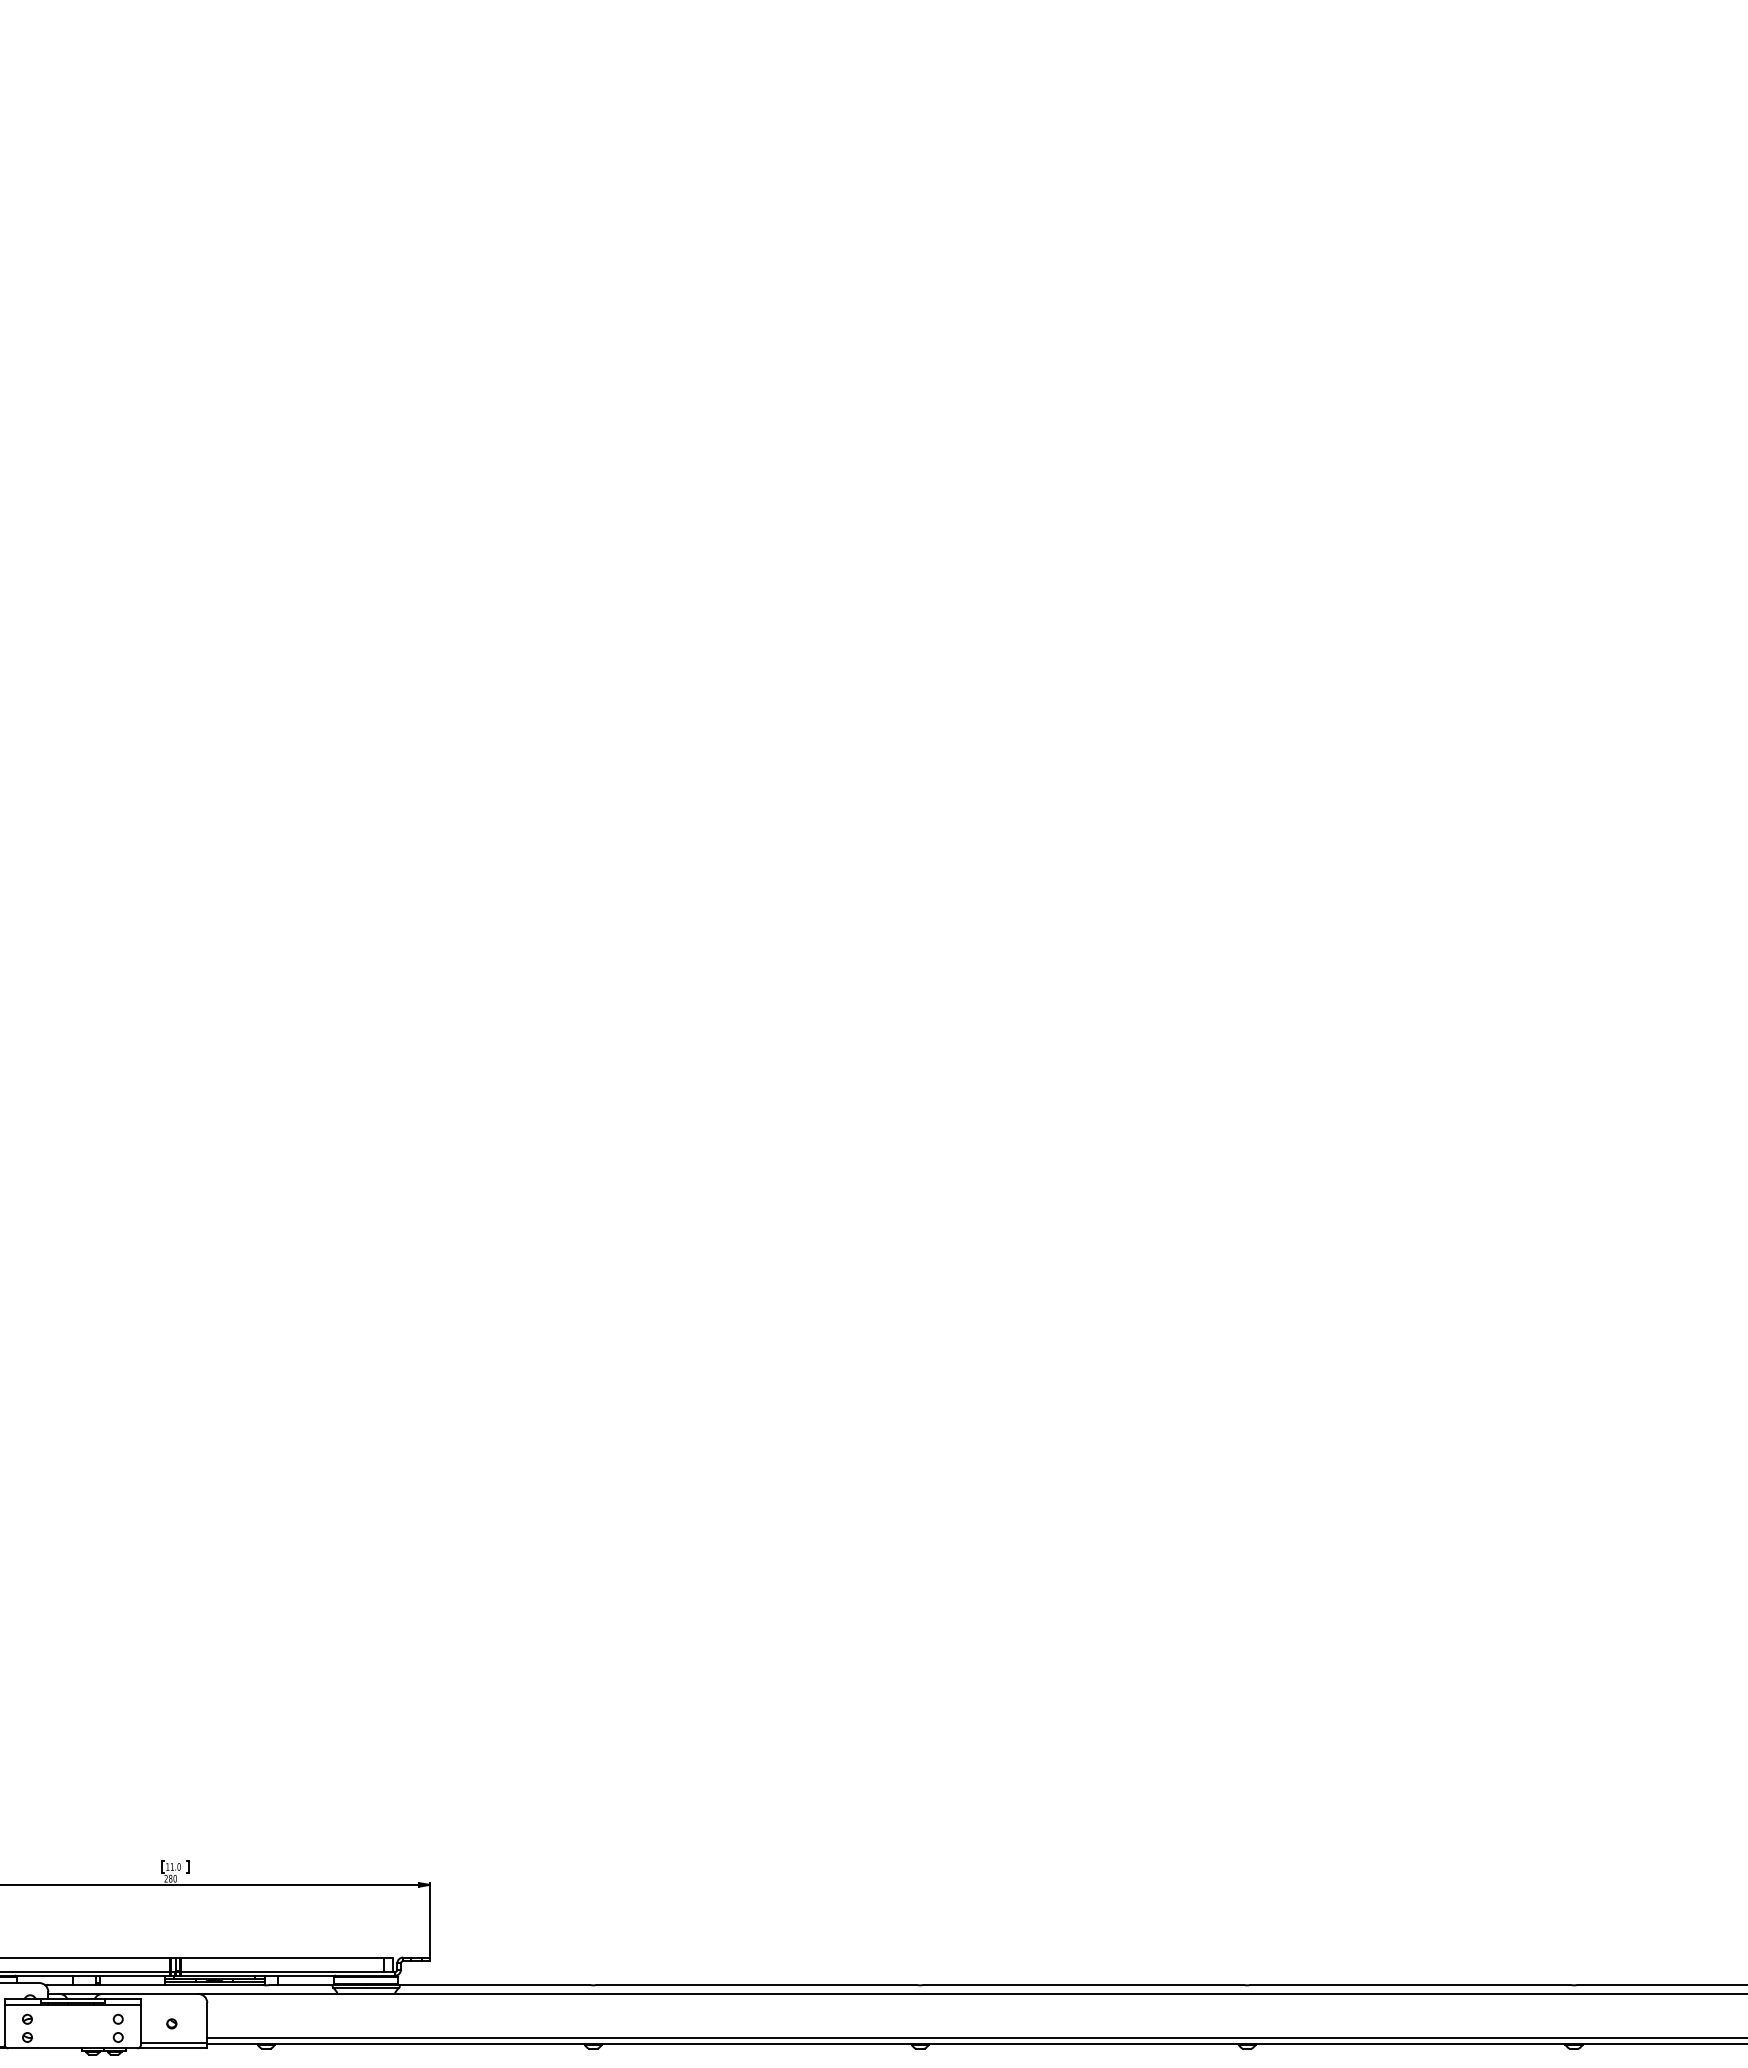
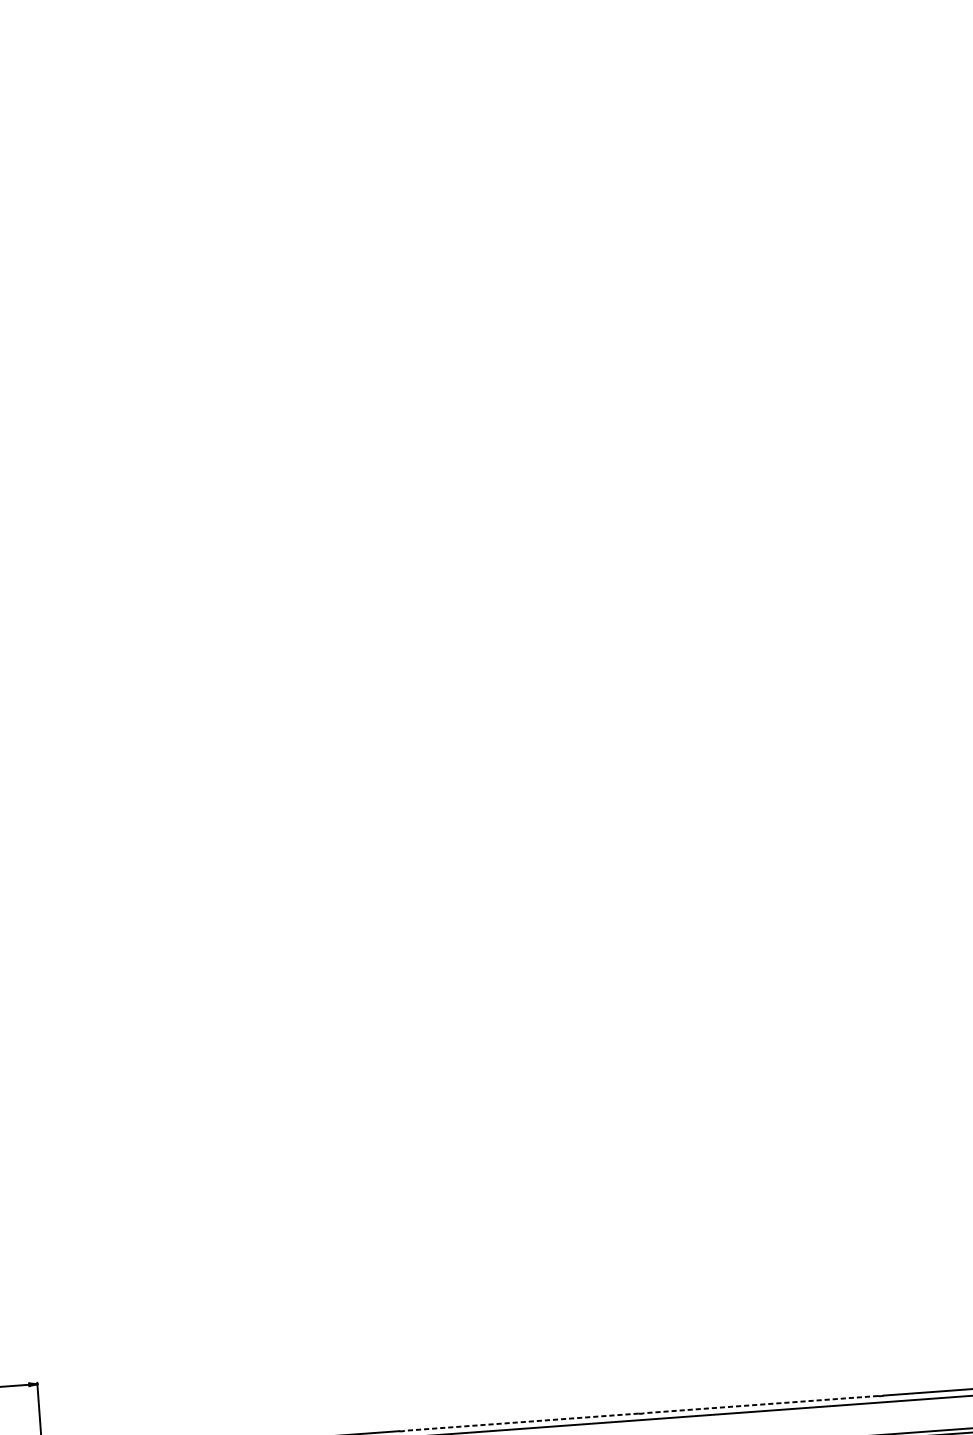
line: (1083, 1984) -> (521, 1421), solid -> dashed
line: (1410, 1984) -> (760, 1404), solid -> dashed

